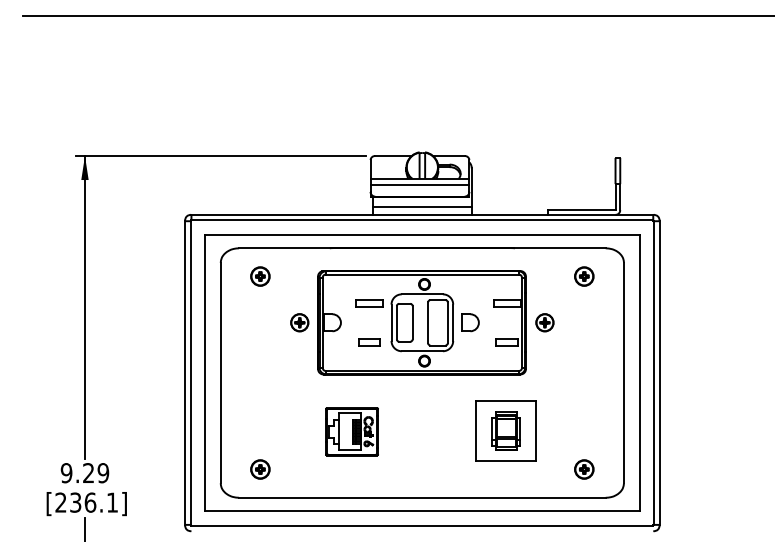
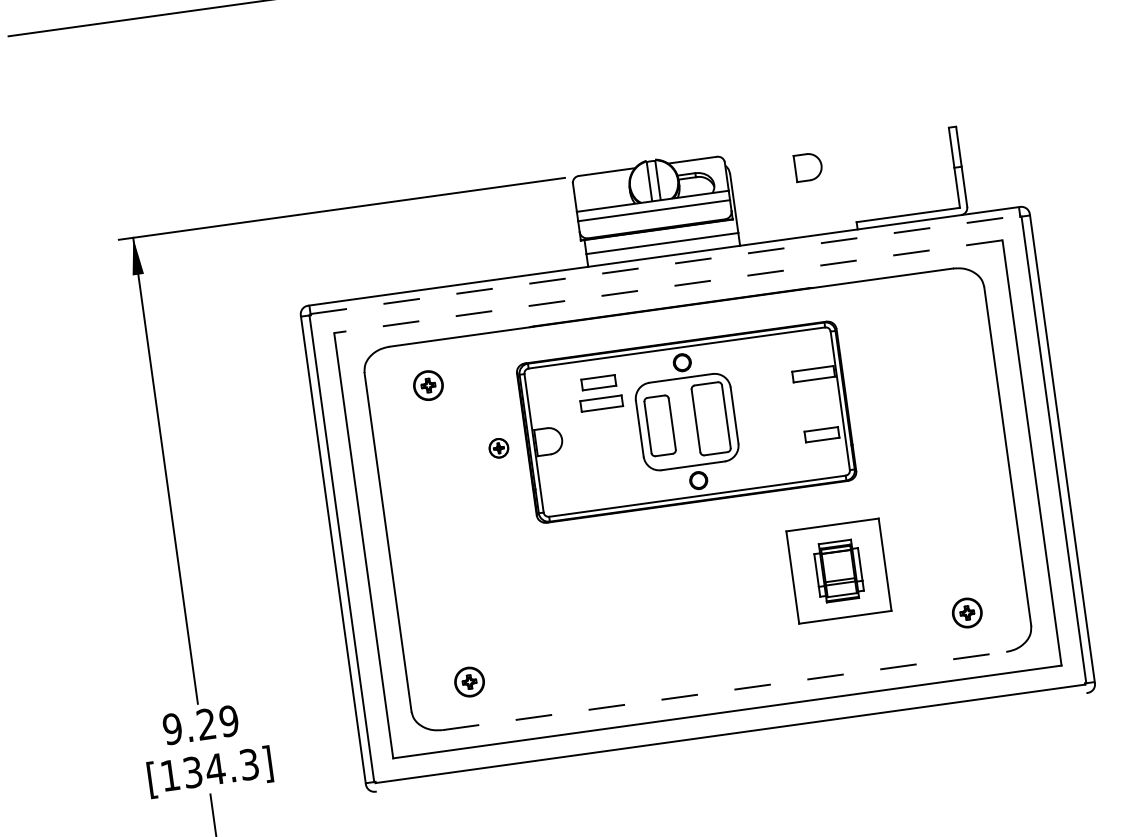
line: (422, 220) -> (665, 264), solid -> dashed
line: (421, 234) -> (667, 286), solid -> dashed
part: (584, 276) -> (926, 316), removed
part: (299, 322) -> (498, 447), size x0.7
part: (470, 322) -> (808, 166), moved
part: (544, 322) -> (874, 395), removed
part: (369, 342) -> (598, 382), moved
part: (351, 431) -> (601, 604), removed
line: (422, 497) -> (724, 690), solid -> dashed
text: (86, 502) -> (209, 769), [236.1] -> [134.3]

